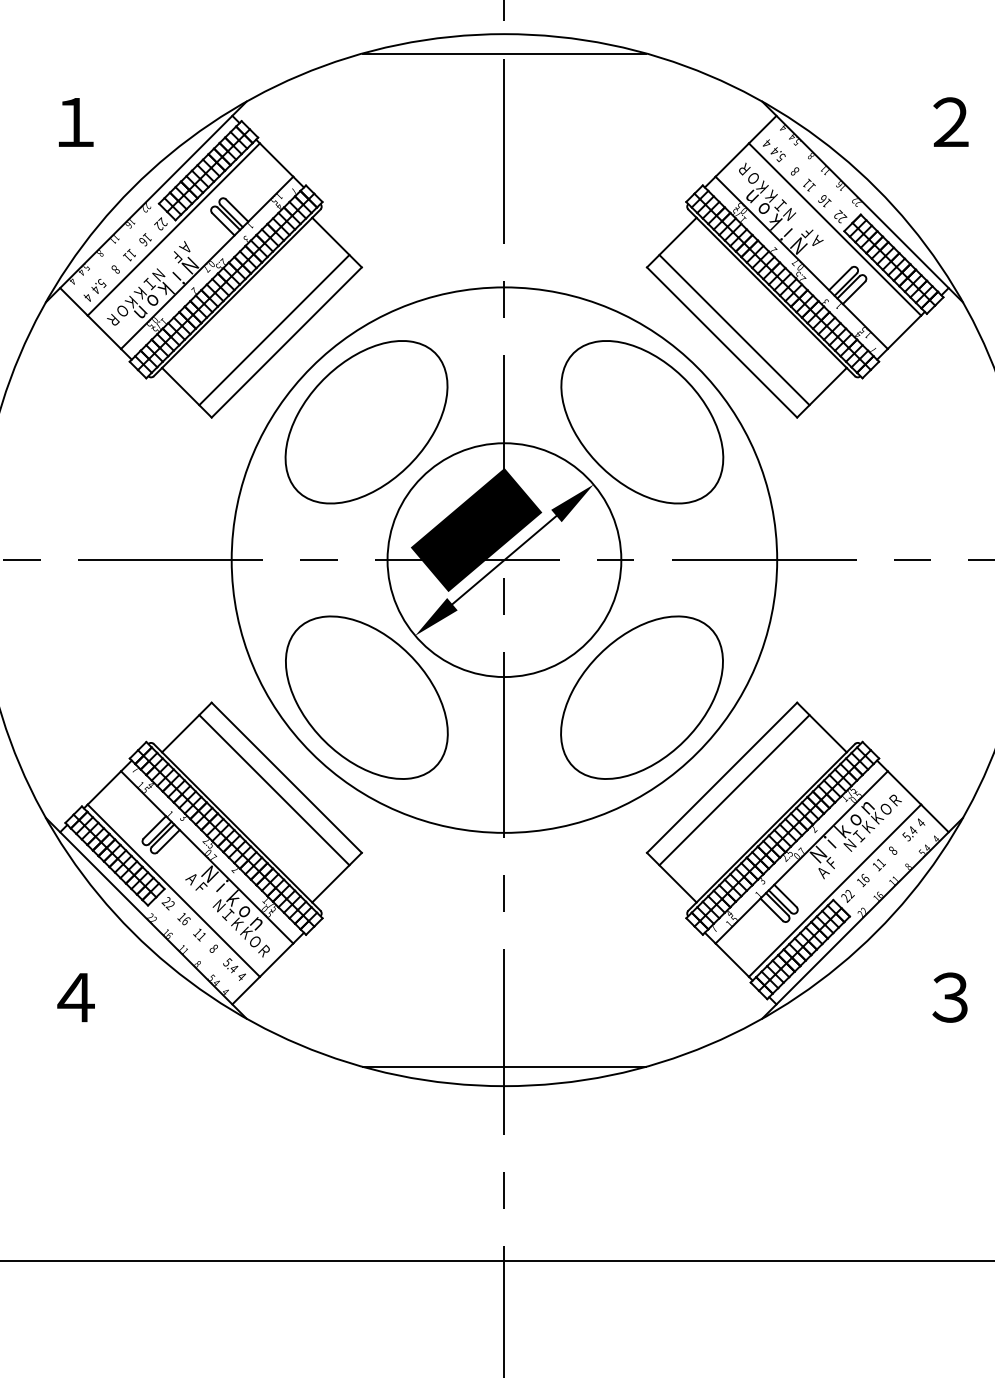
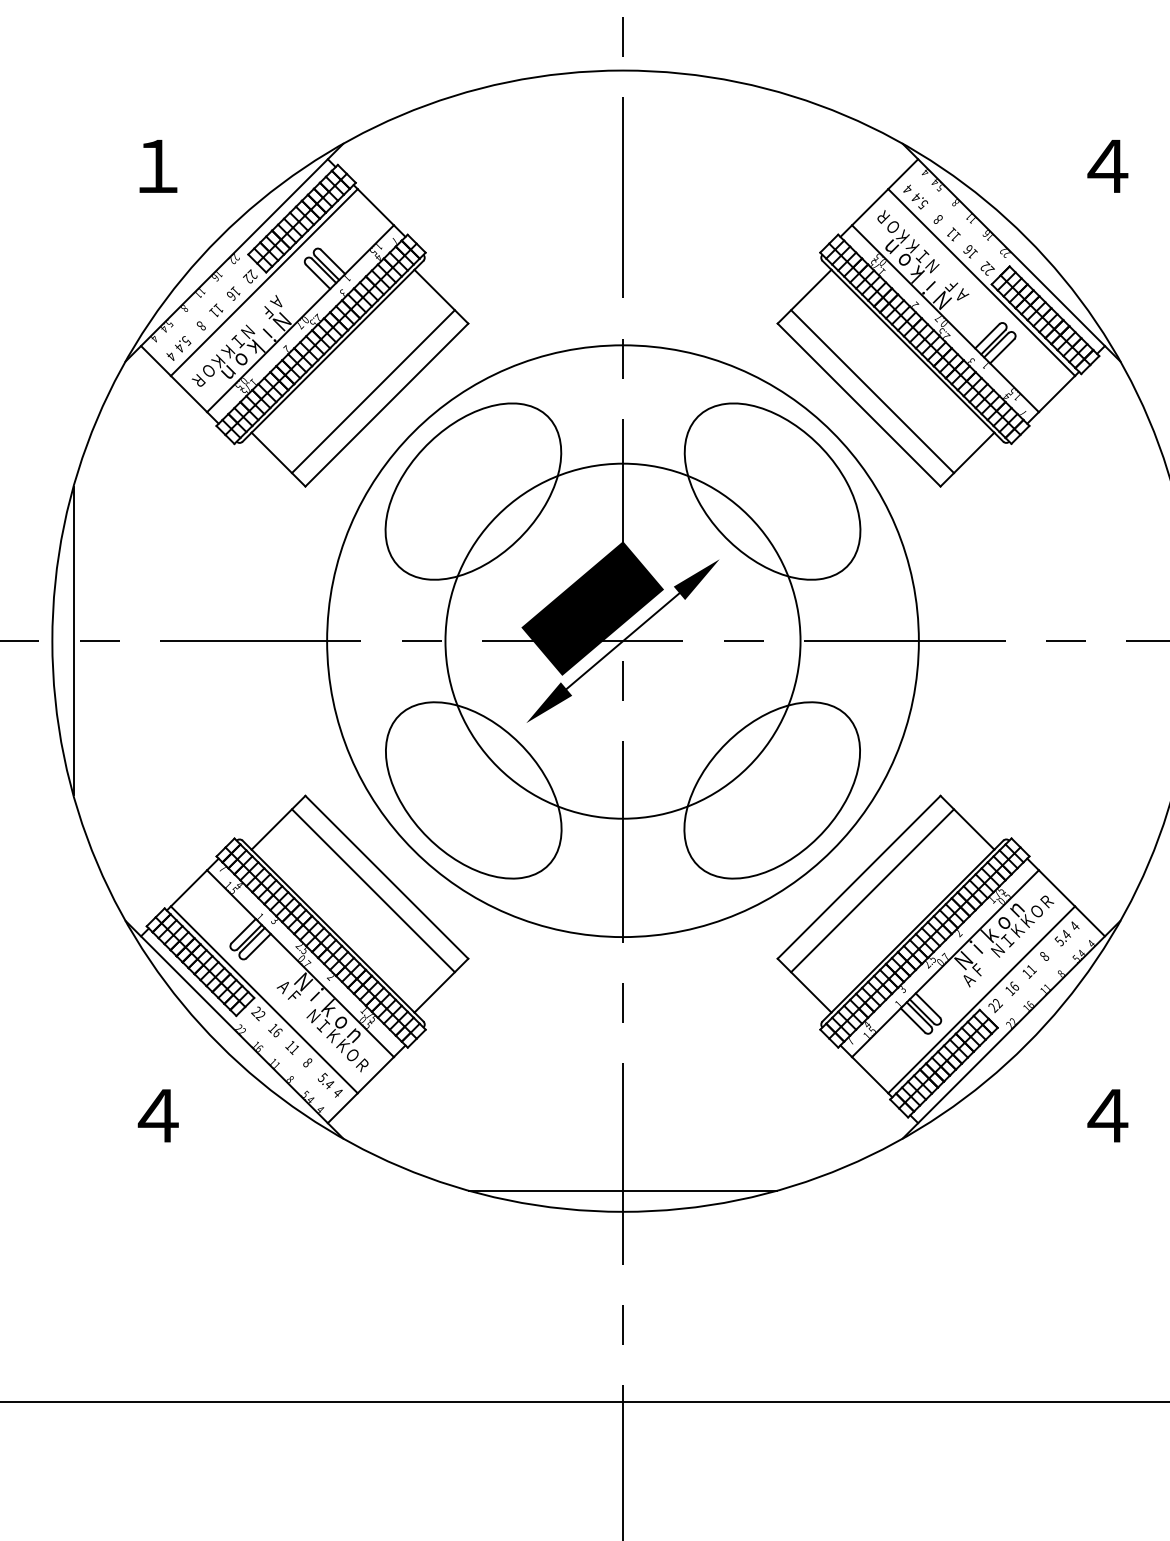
line: (503, 53) -> (622, 91), removed
text: (951, 121) -> (1107, 165), ２ -> ４
circle: (503, 560) -> (622, 641), size x1.4
text: (951, 997) -> (1107, 1115), ３ -> ４

